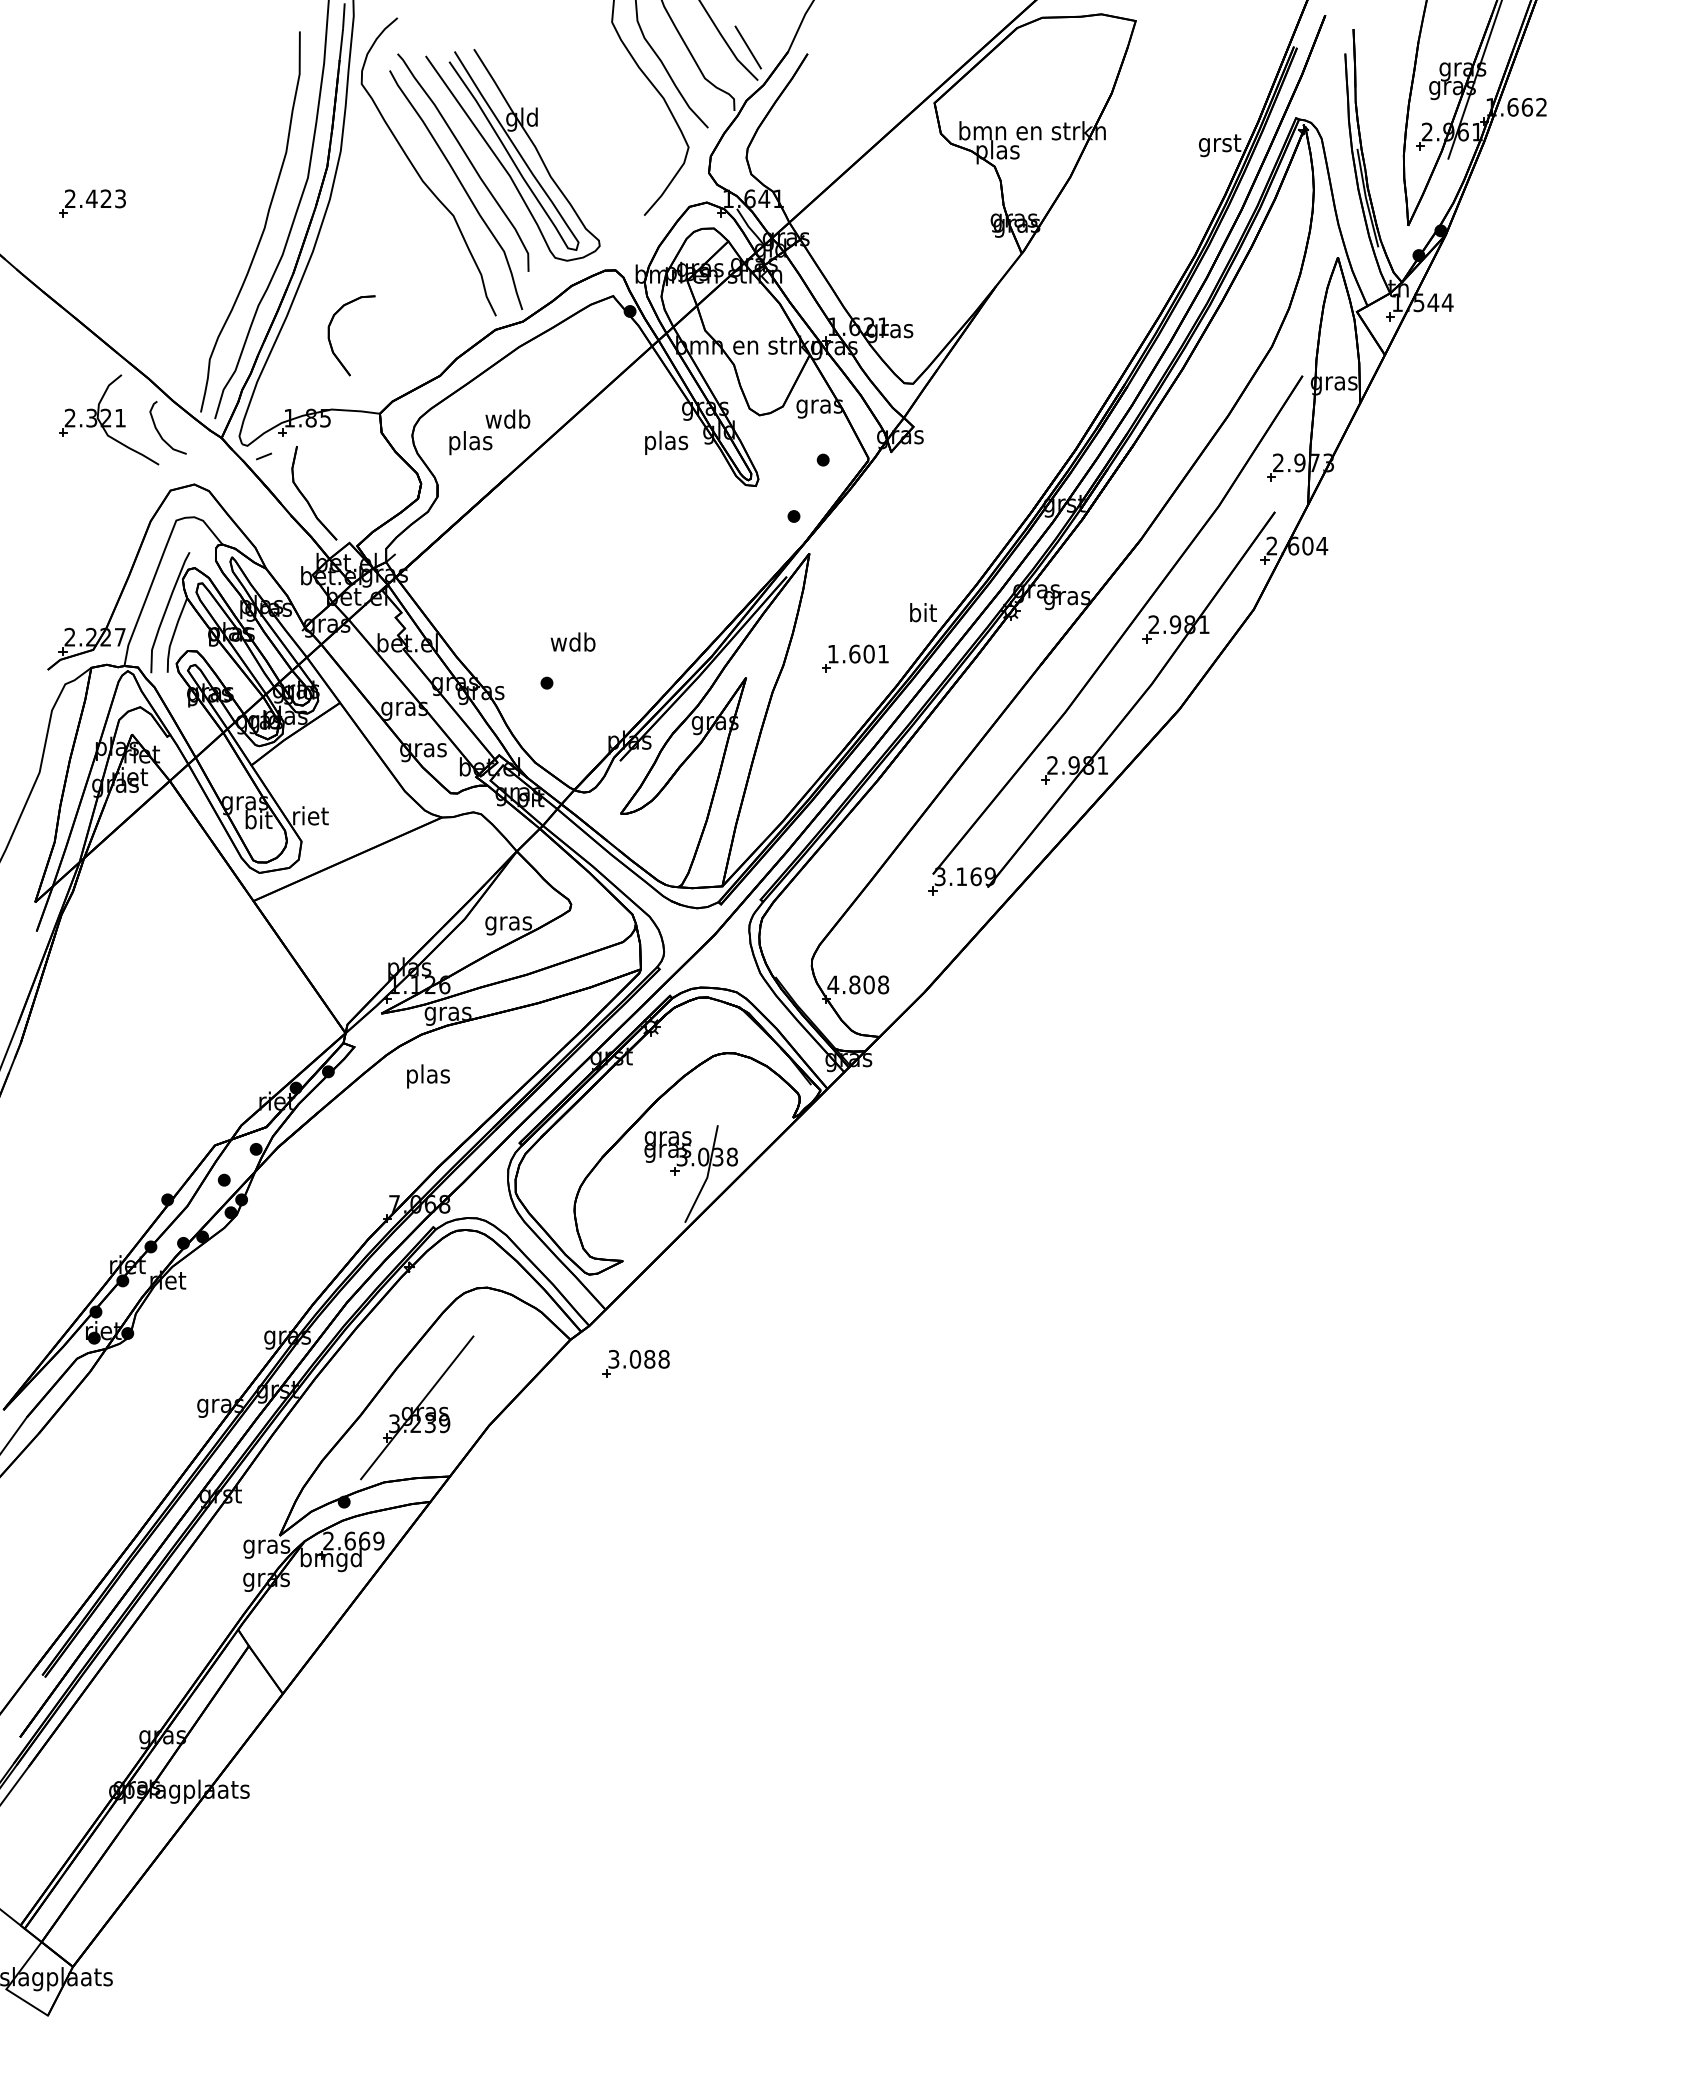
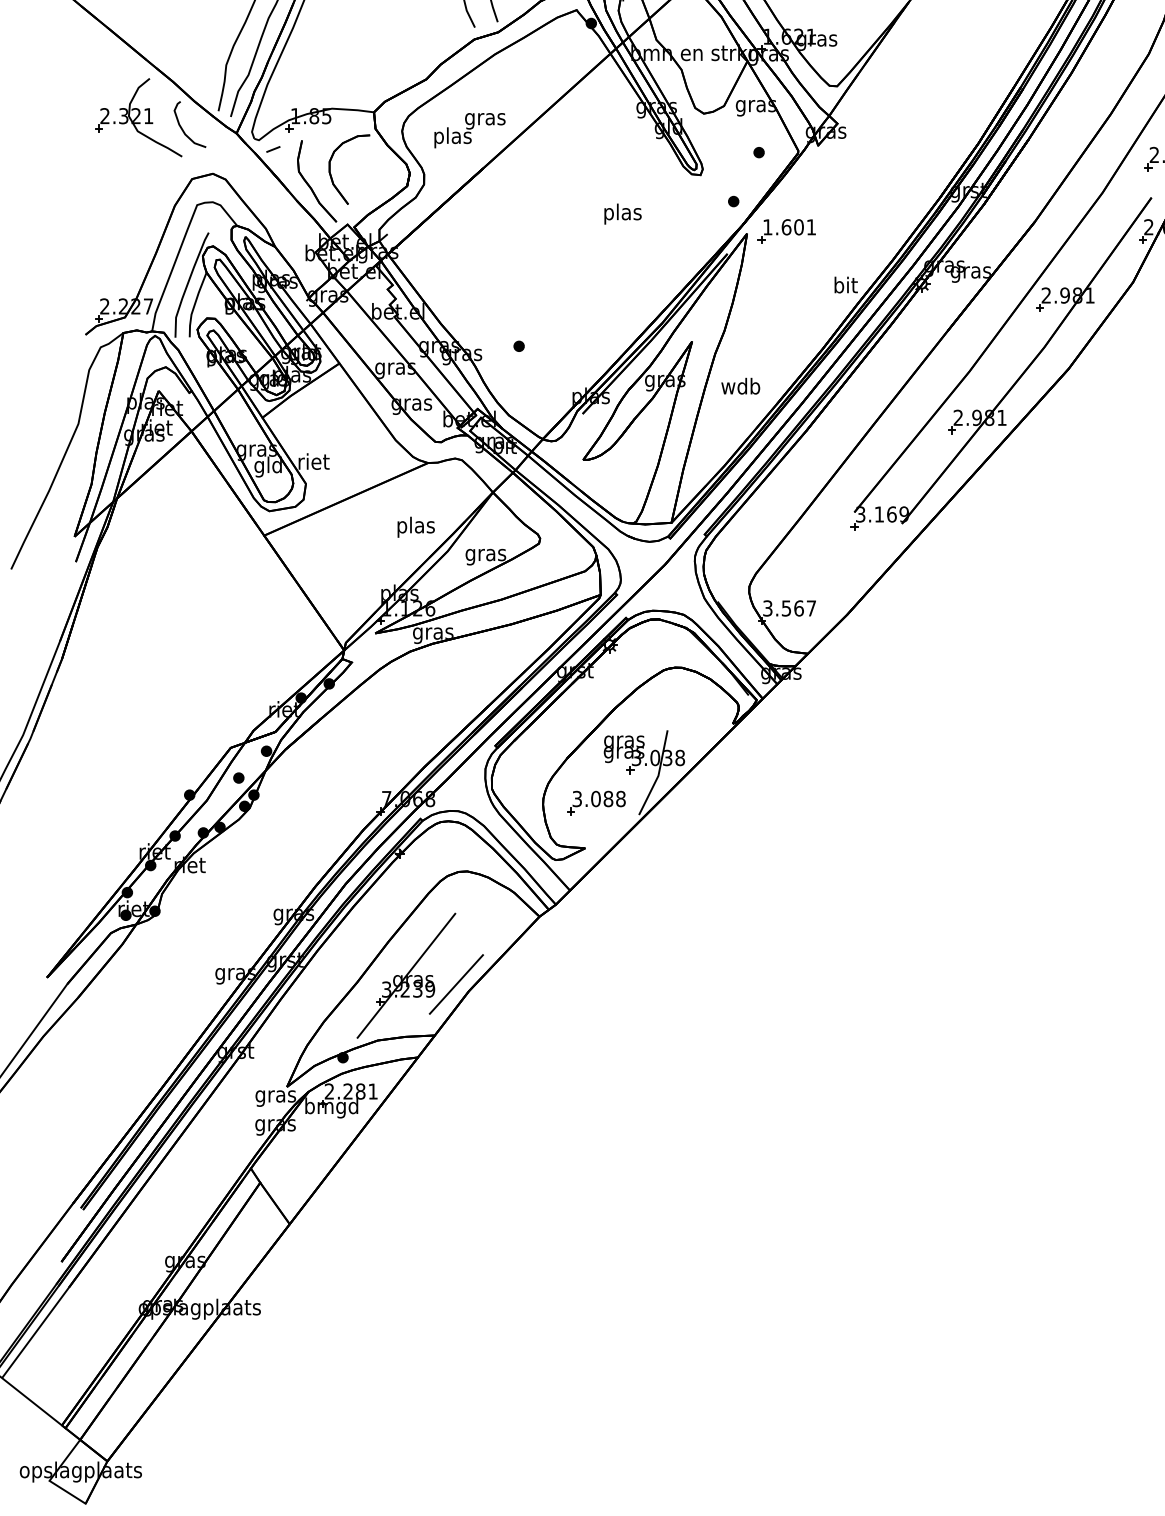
part: (330, 339) -> (331, 172), moved
text: (507, 421) -> (484, 119), wdb -> gras
text: (666, 442) -> (622, 213), moved
text: (572, 641) -> (740, 385), moved
part: (855, 658) -> (787, 231), moved
text: (257, 822) -> (267, 467), bit -> gld
text: (858, 984) -> (789, 608), 4.808 -> 3.567
text: (428, 1076) -> (416, 527), moved
part: (635, 1363) -> (596, 802), moved
line: (474, 1417) -> (456, 984), added
text: (364, 1540) -> (360, 1091), 2.669 -> 2.281

